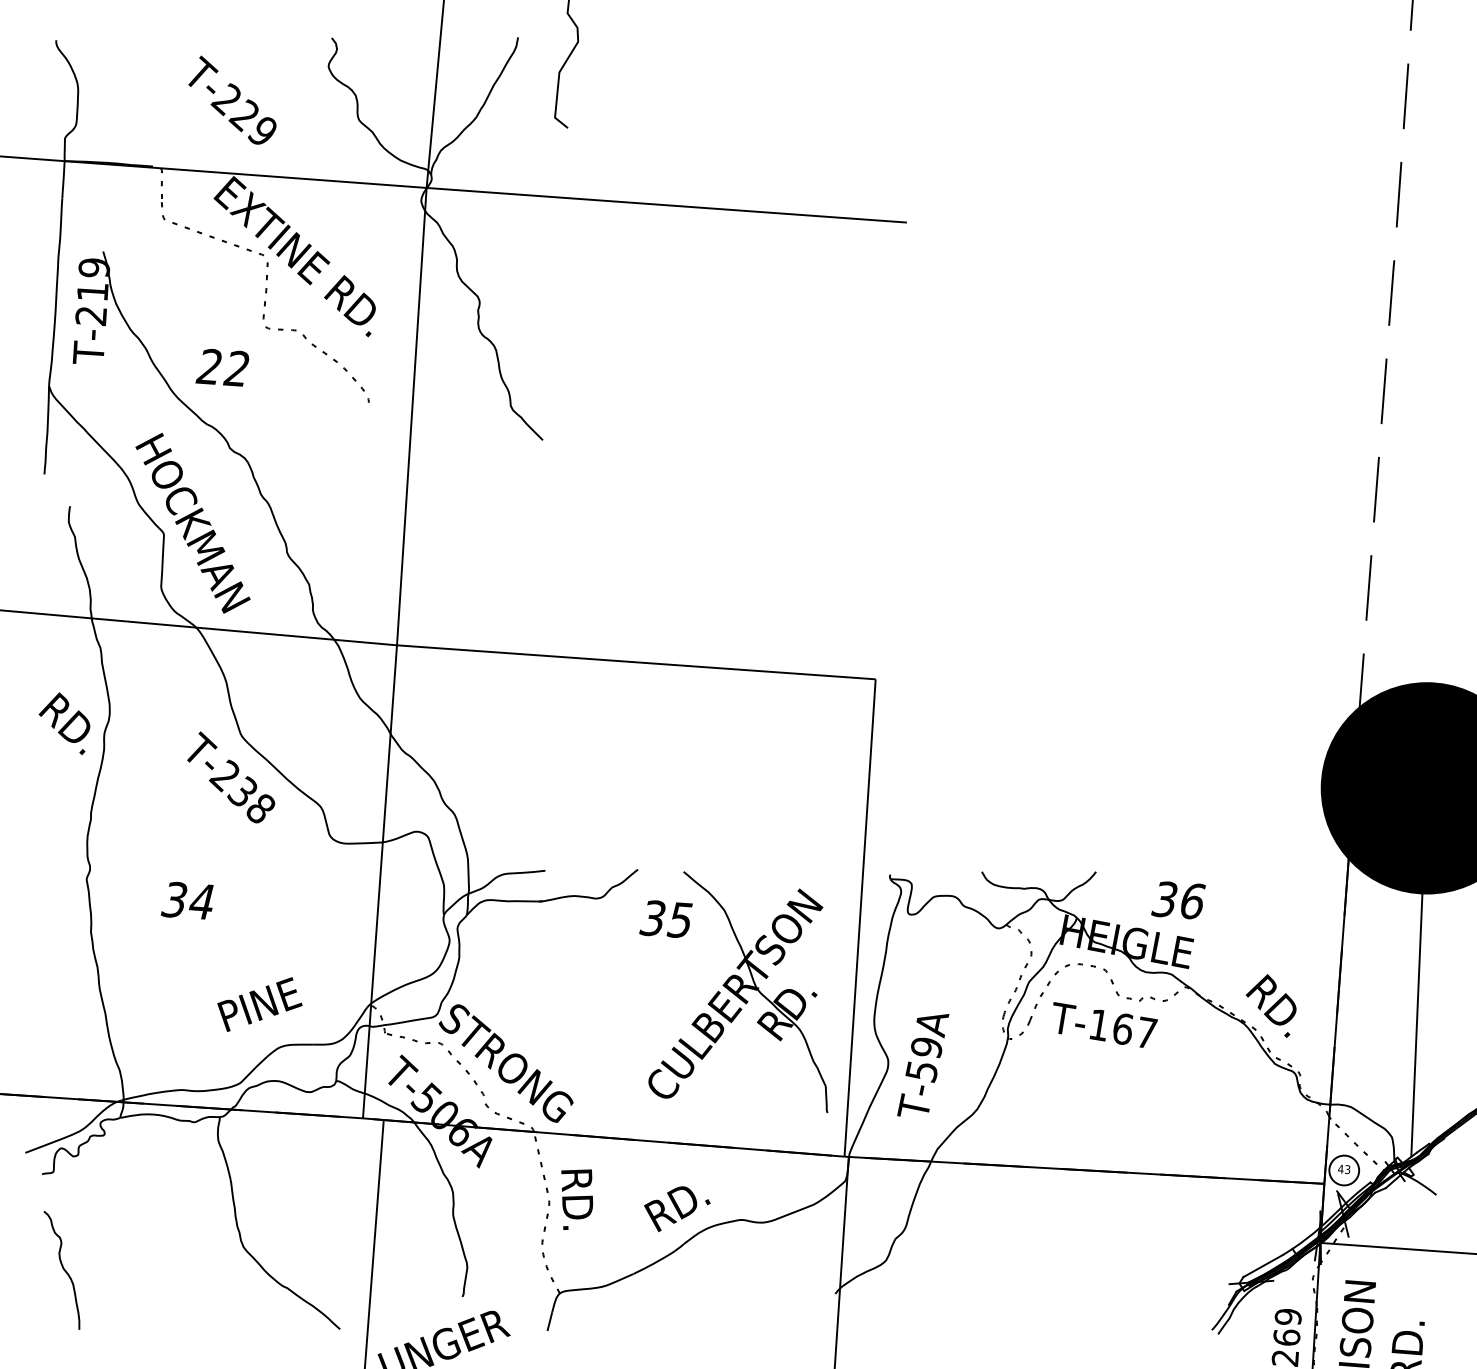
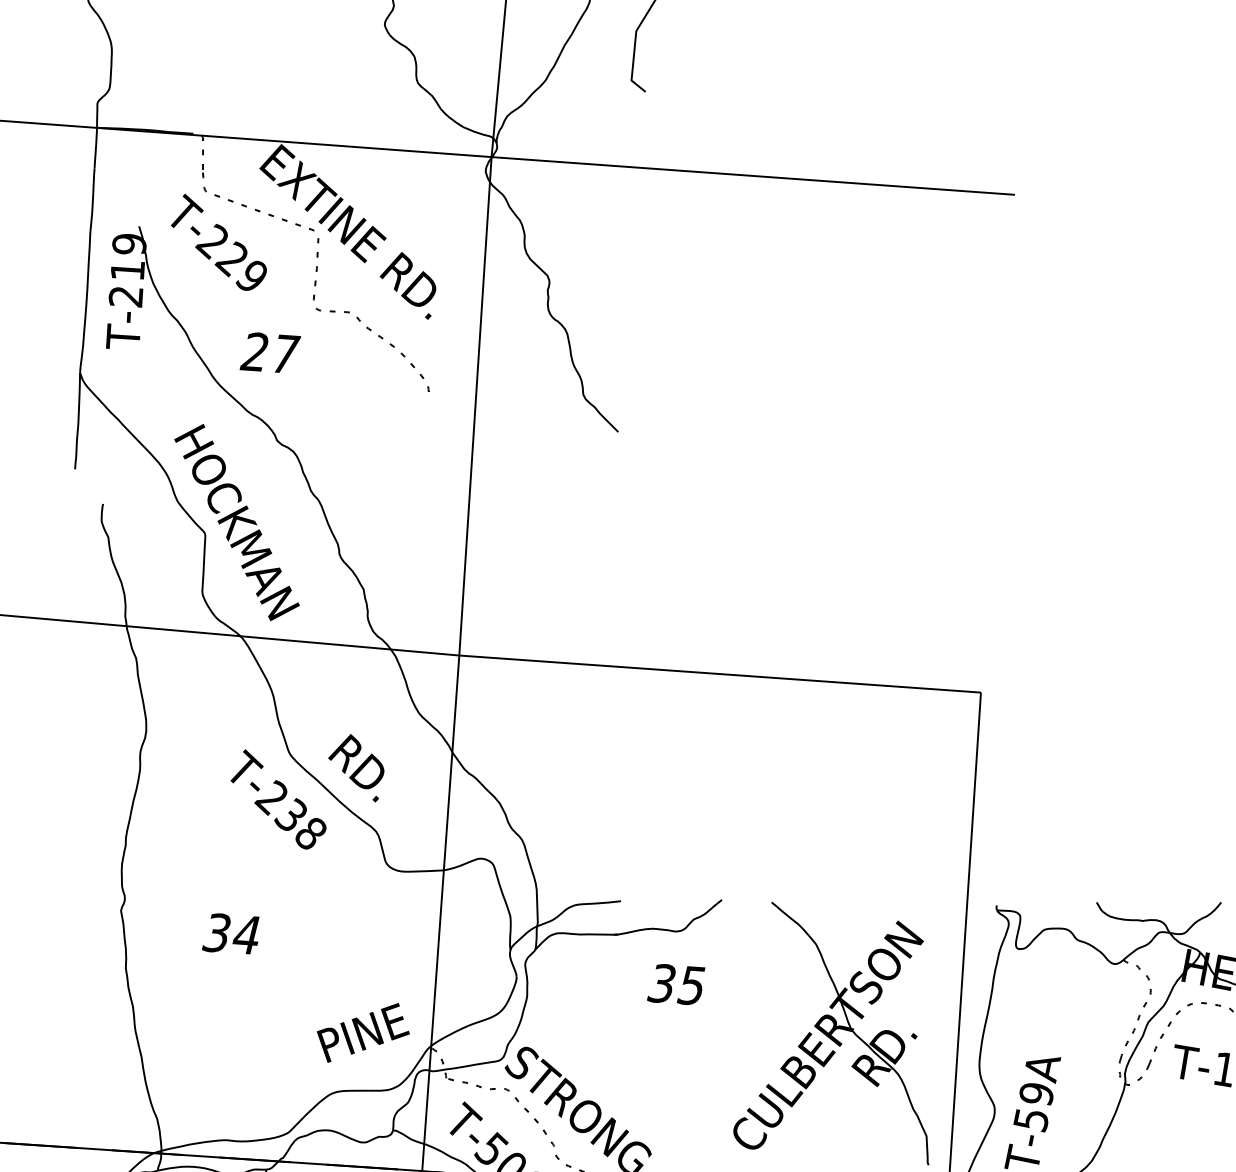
text: (232, 99) -> (219, 241), moved
text: (237, 368) -> (285, 353), 22 -> 27
text: (64, 723) -> (356, 767), moved
text: (665, 918) -> (675, 983), moved
text: (259, 1004) -> (362, 1032), moved

